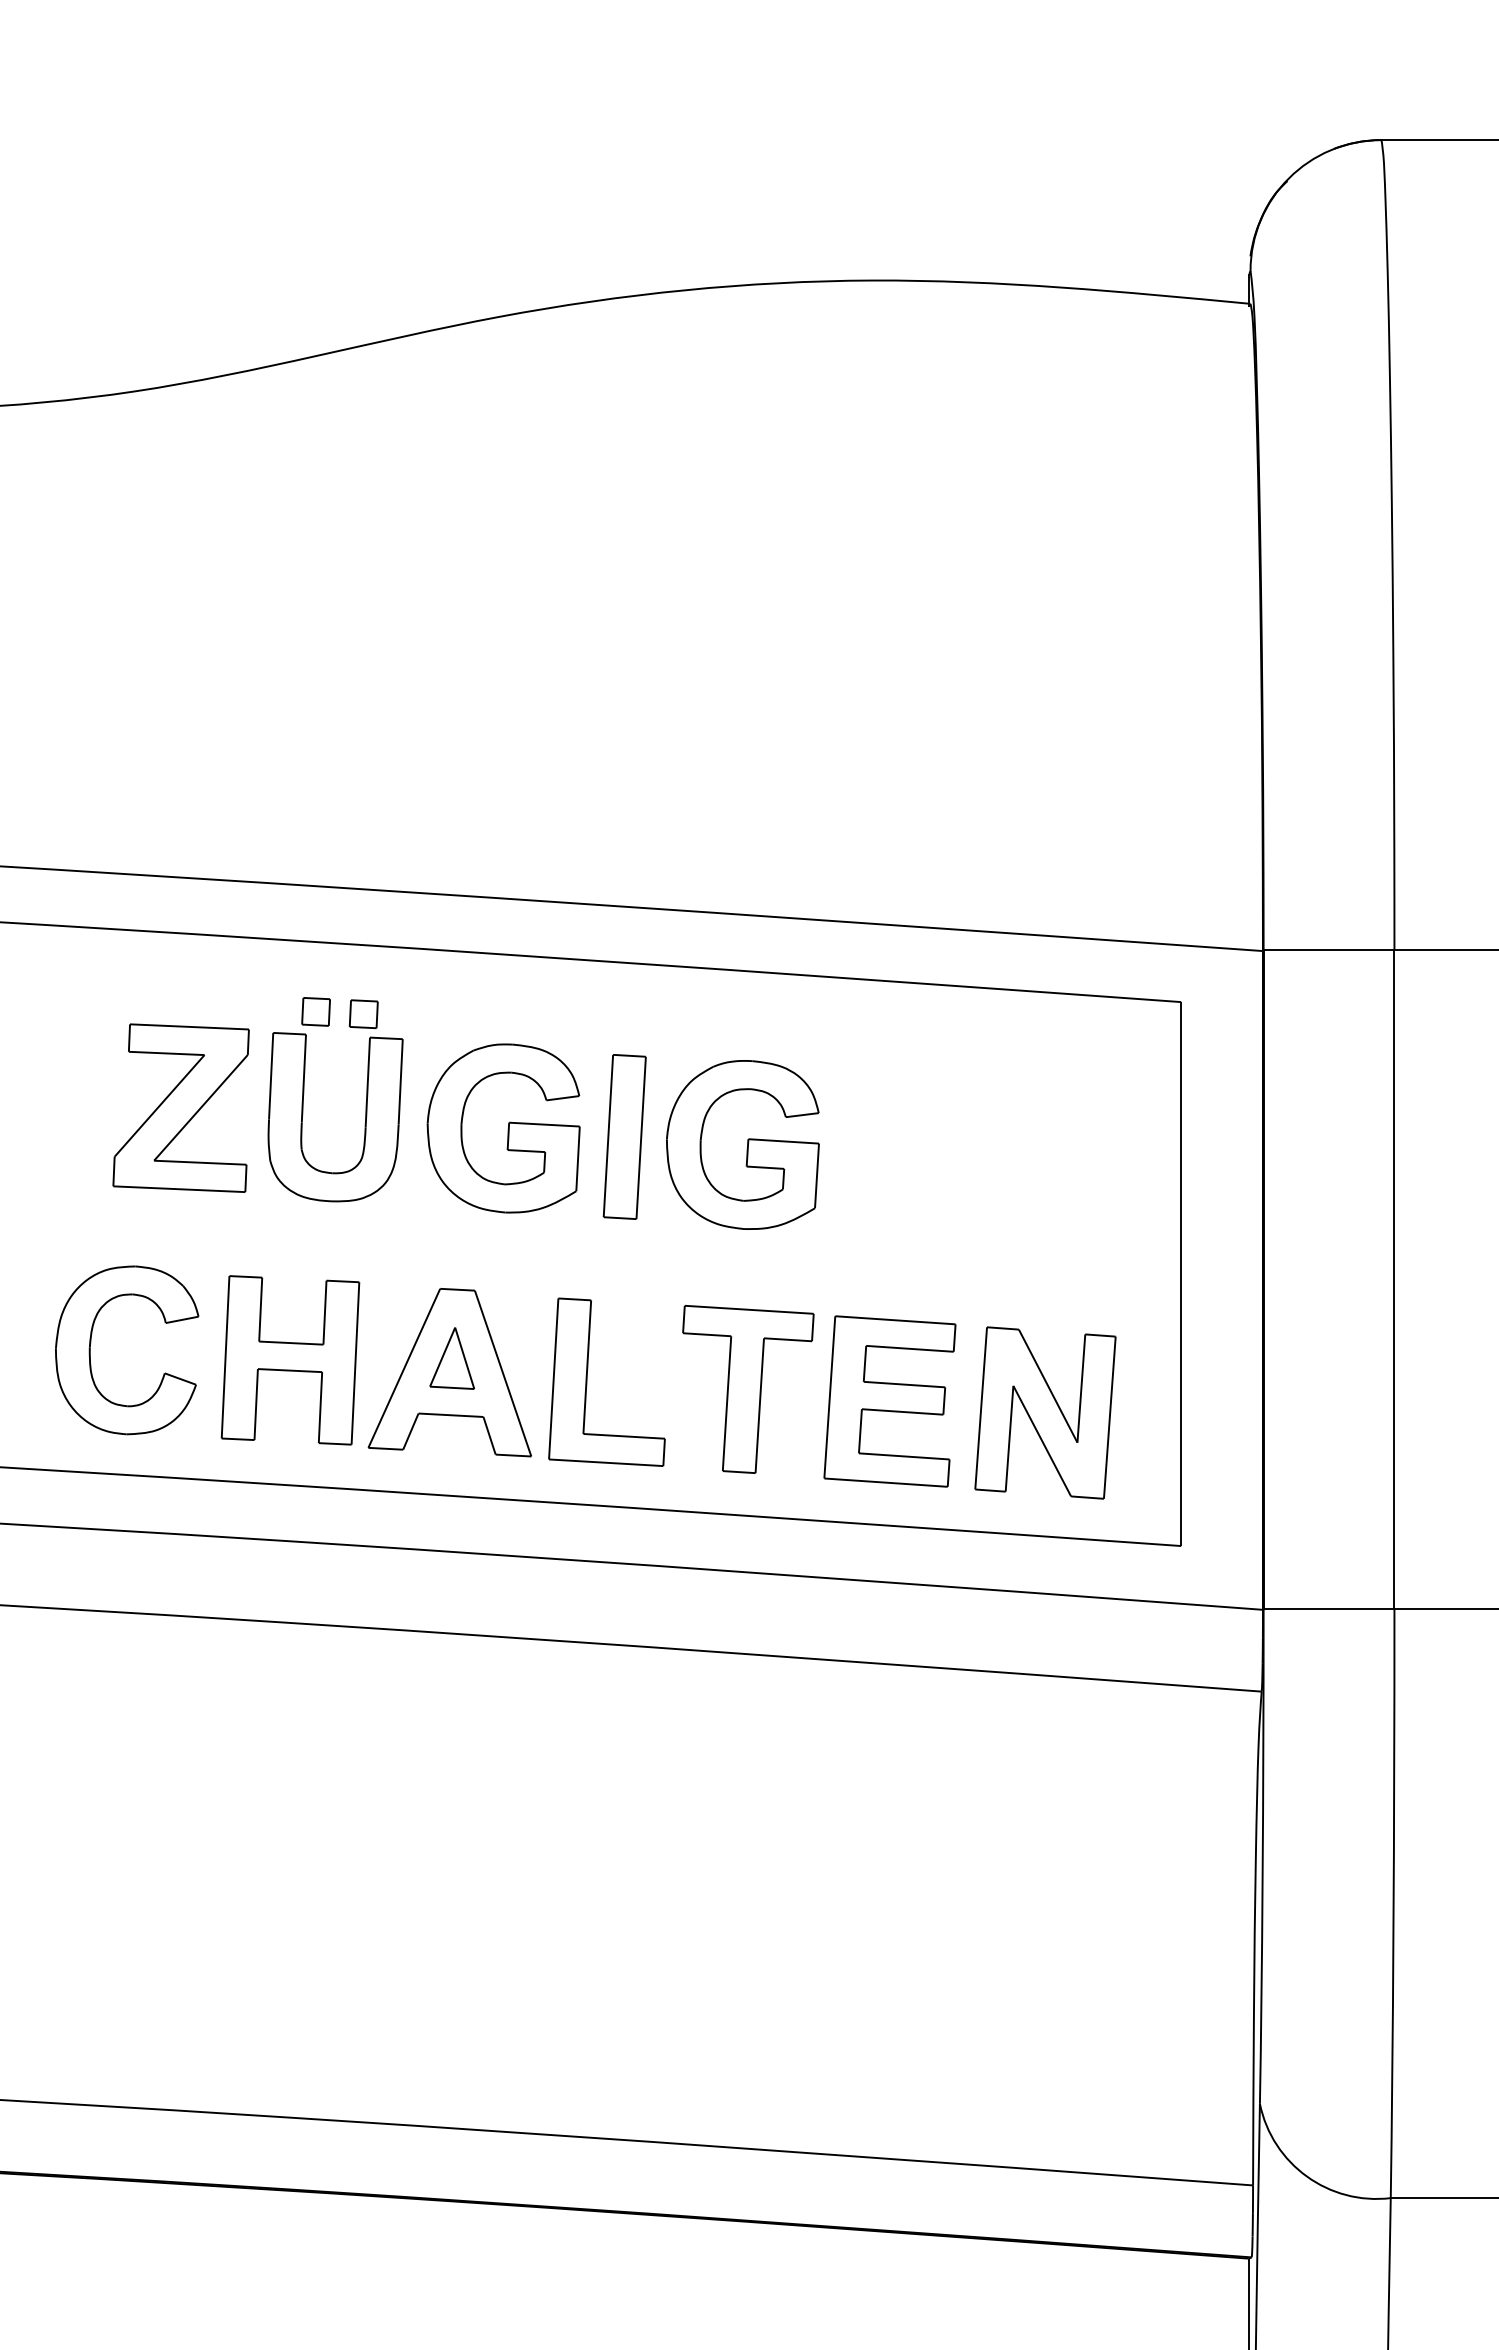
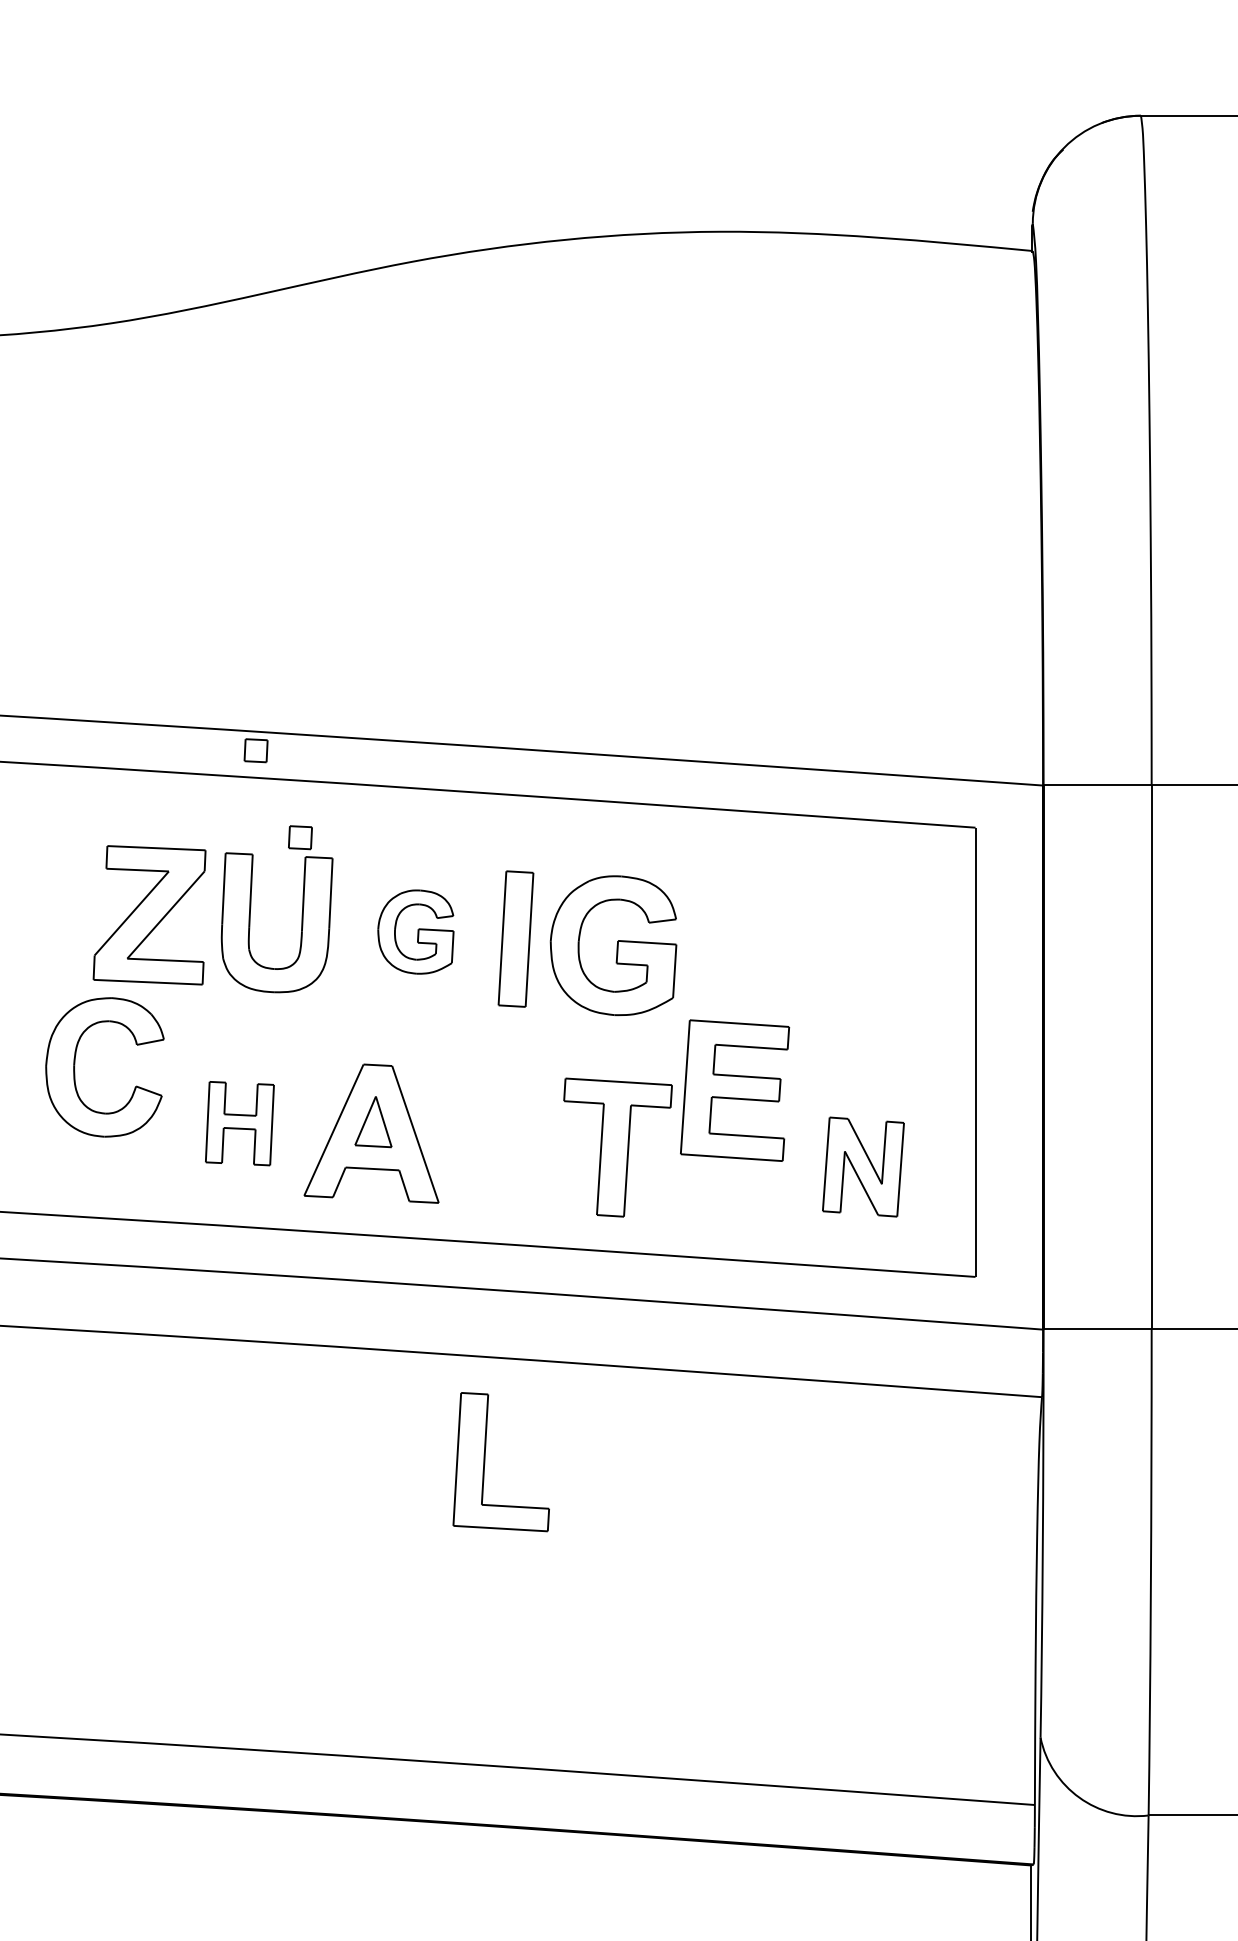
part: (315, 1011) -> (255, 750), moved
part: (503, 1128) -> (415, 932), size x0.6
part: (91, 1343) -> (75, 1061), moved
part: (290, 1360) -> (239, 1123), size x0.6
part: (587, 1381) -> (485, 1461), moved
part: (889, 1401) -> (734, 1090), moved
part: (1045, 1412) -> (863, 1166), size x0.7

